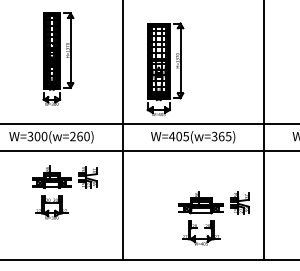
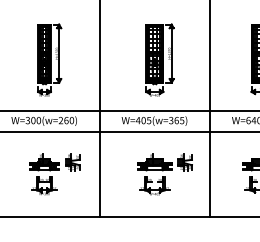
part: (164, 68) -> (159, 59), moved
part: (64, 192) -> (54, 174), moved
part: (213, 218) -> (164, 174), moved

